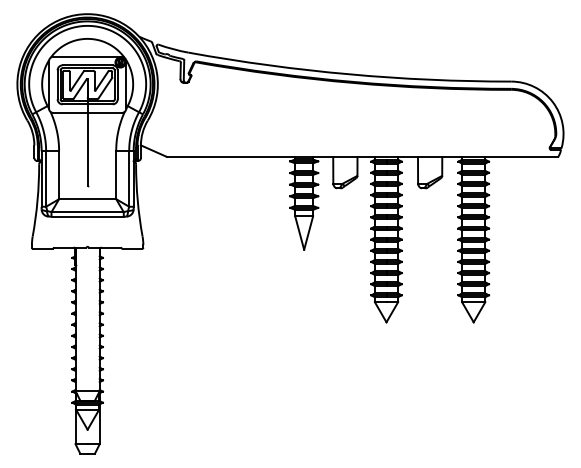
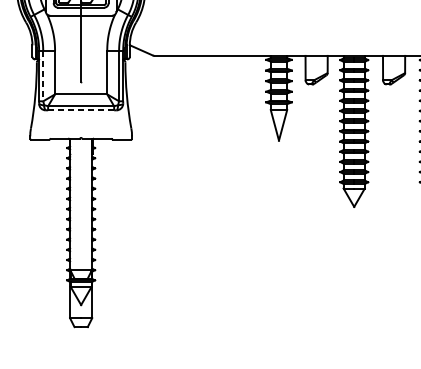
line: (46, 179) -> (43, 76), solid -> dashed
line: (87, 216) -> (81, 110), solid -> dashed

